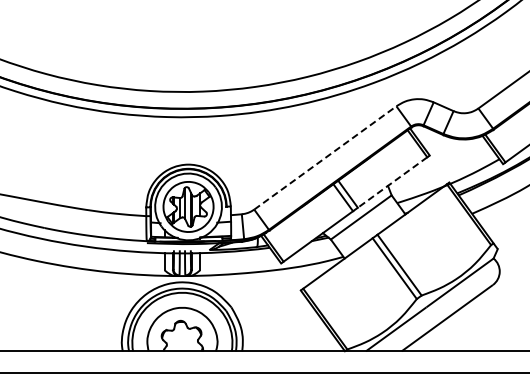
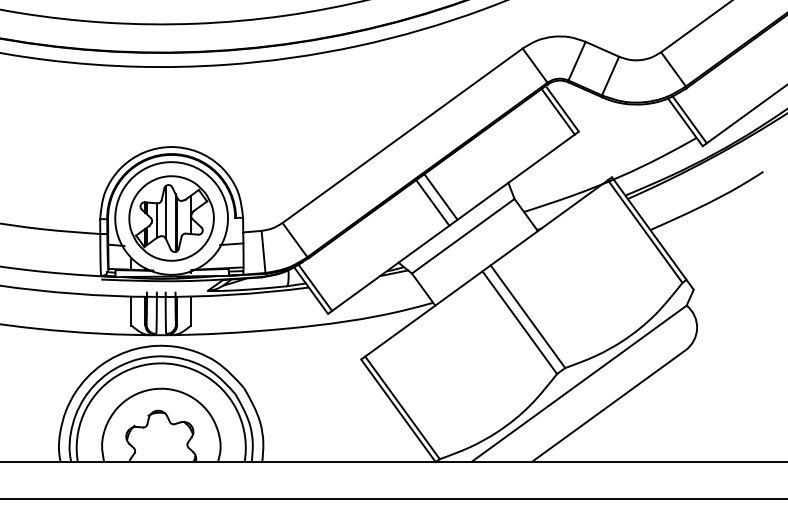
line: (325, 157) -> (402, 134), dashed -> solid
line: (392, 182) -> (515, 177), dashed -> solid

